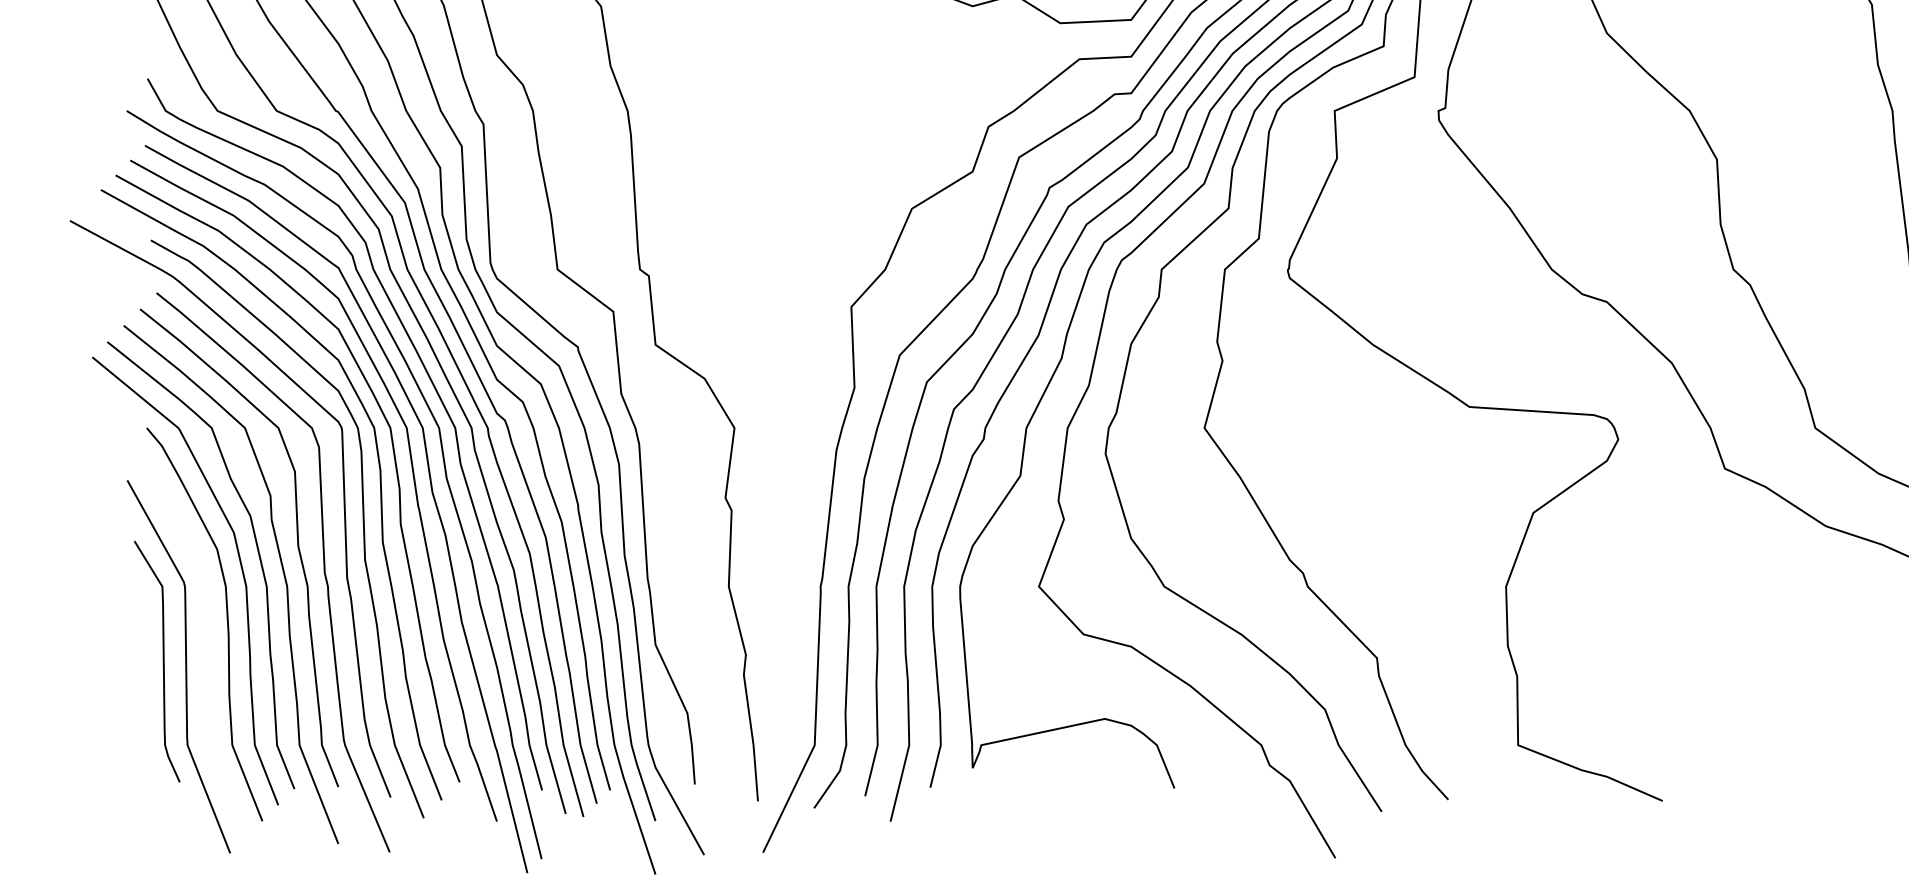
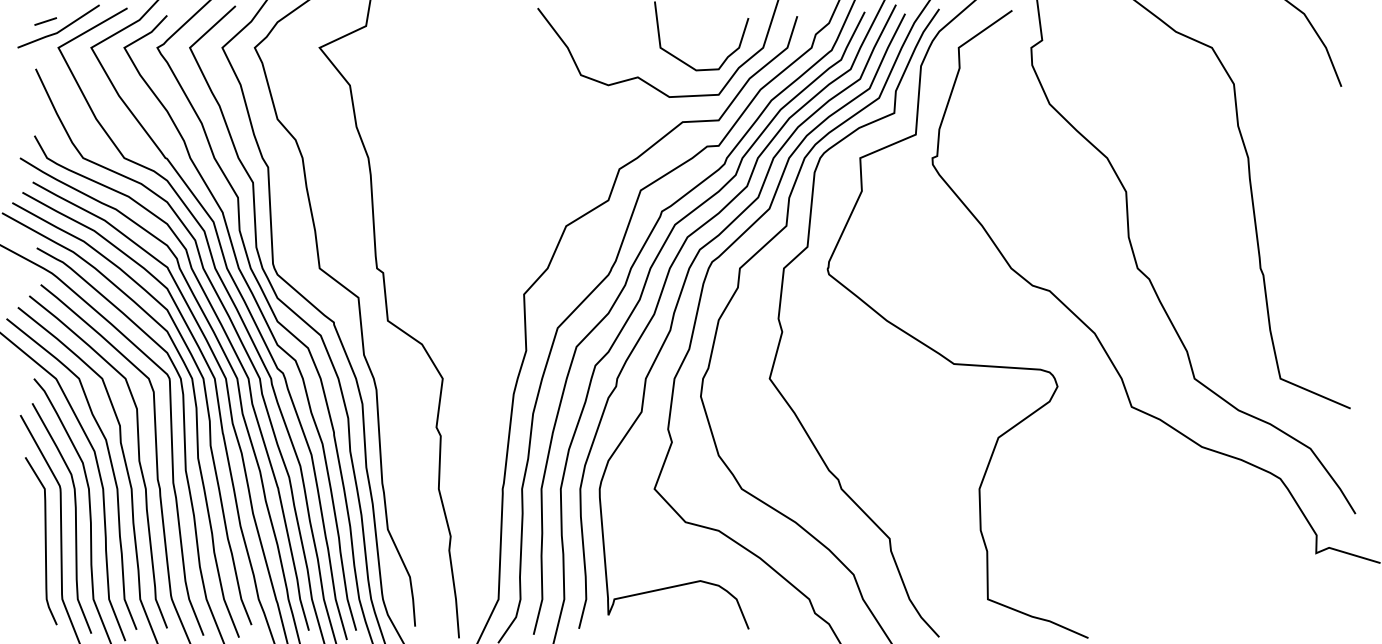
curve: (206, 629) -> (75, 518), added

